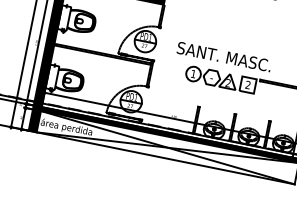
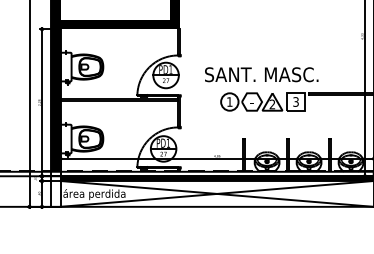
text: (247, 84) -> (295, 101), 2 -> 3
fill: (35, 116) -> (55, 188), removed

